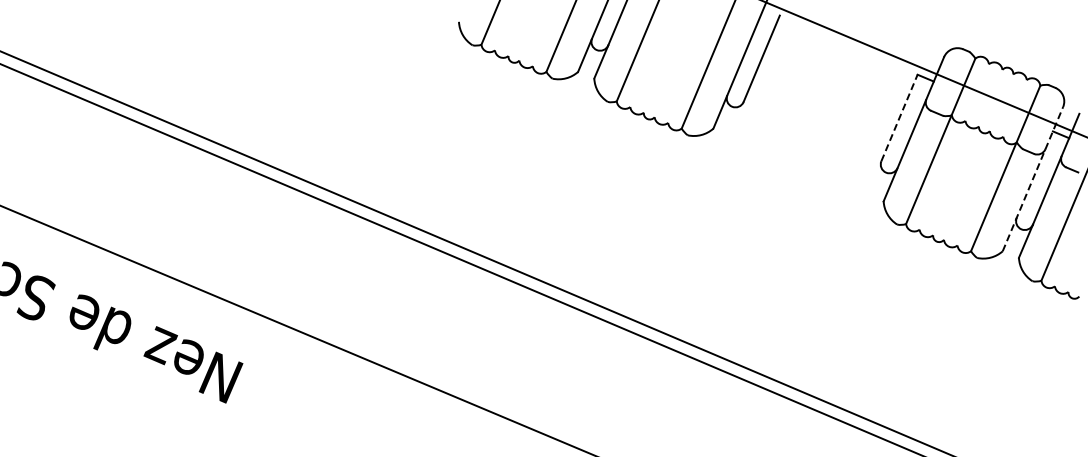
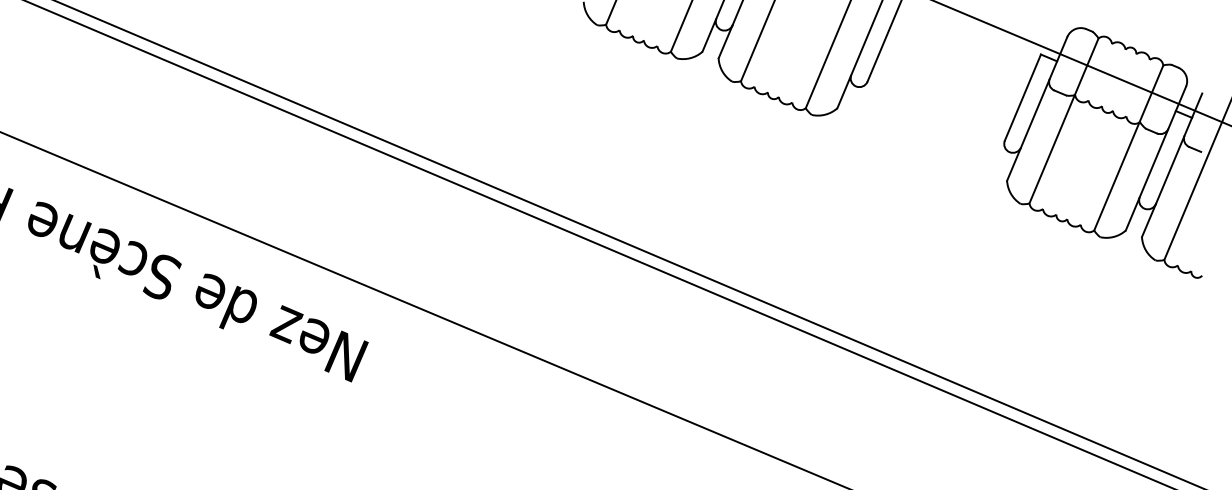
line: (899, 117) -> (1022, 97), dashed -> solid
line: (1032, 179) -> (1155, 158), dashed -> solid

